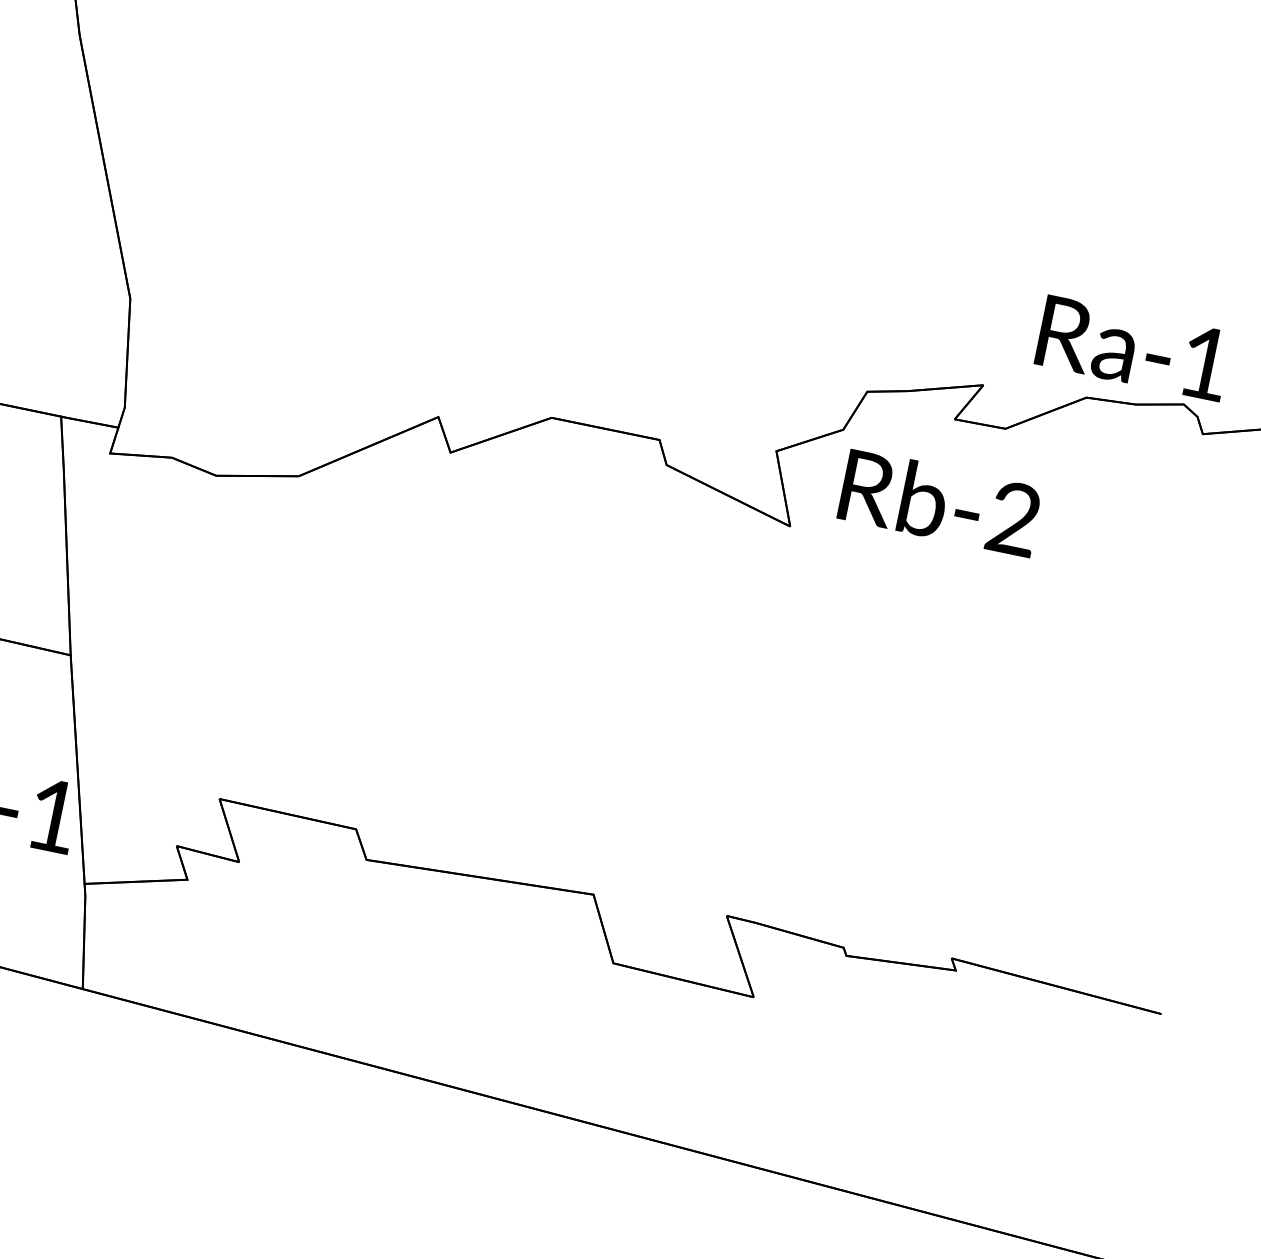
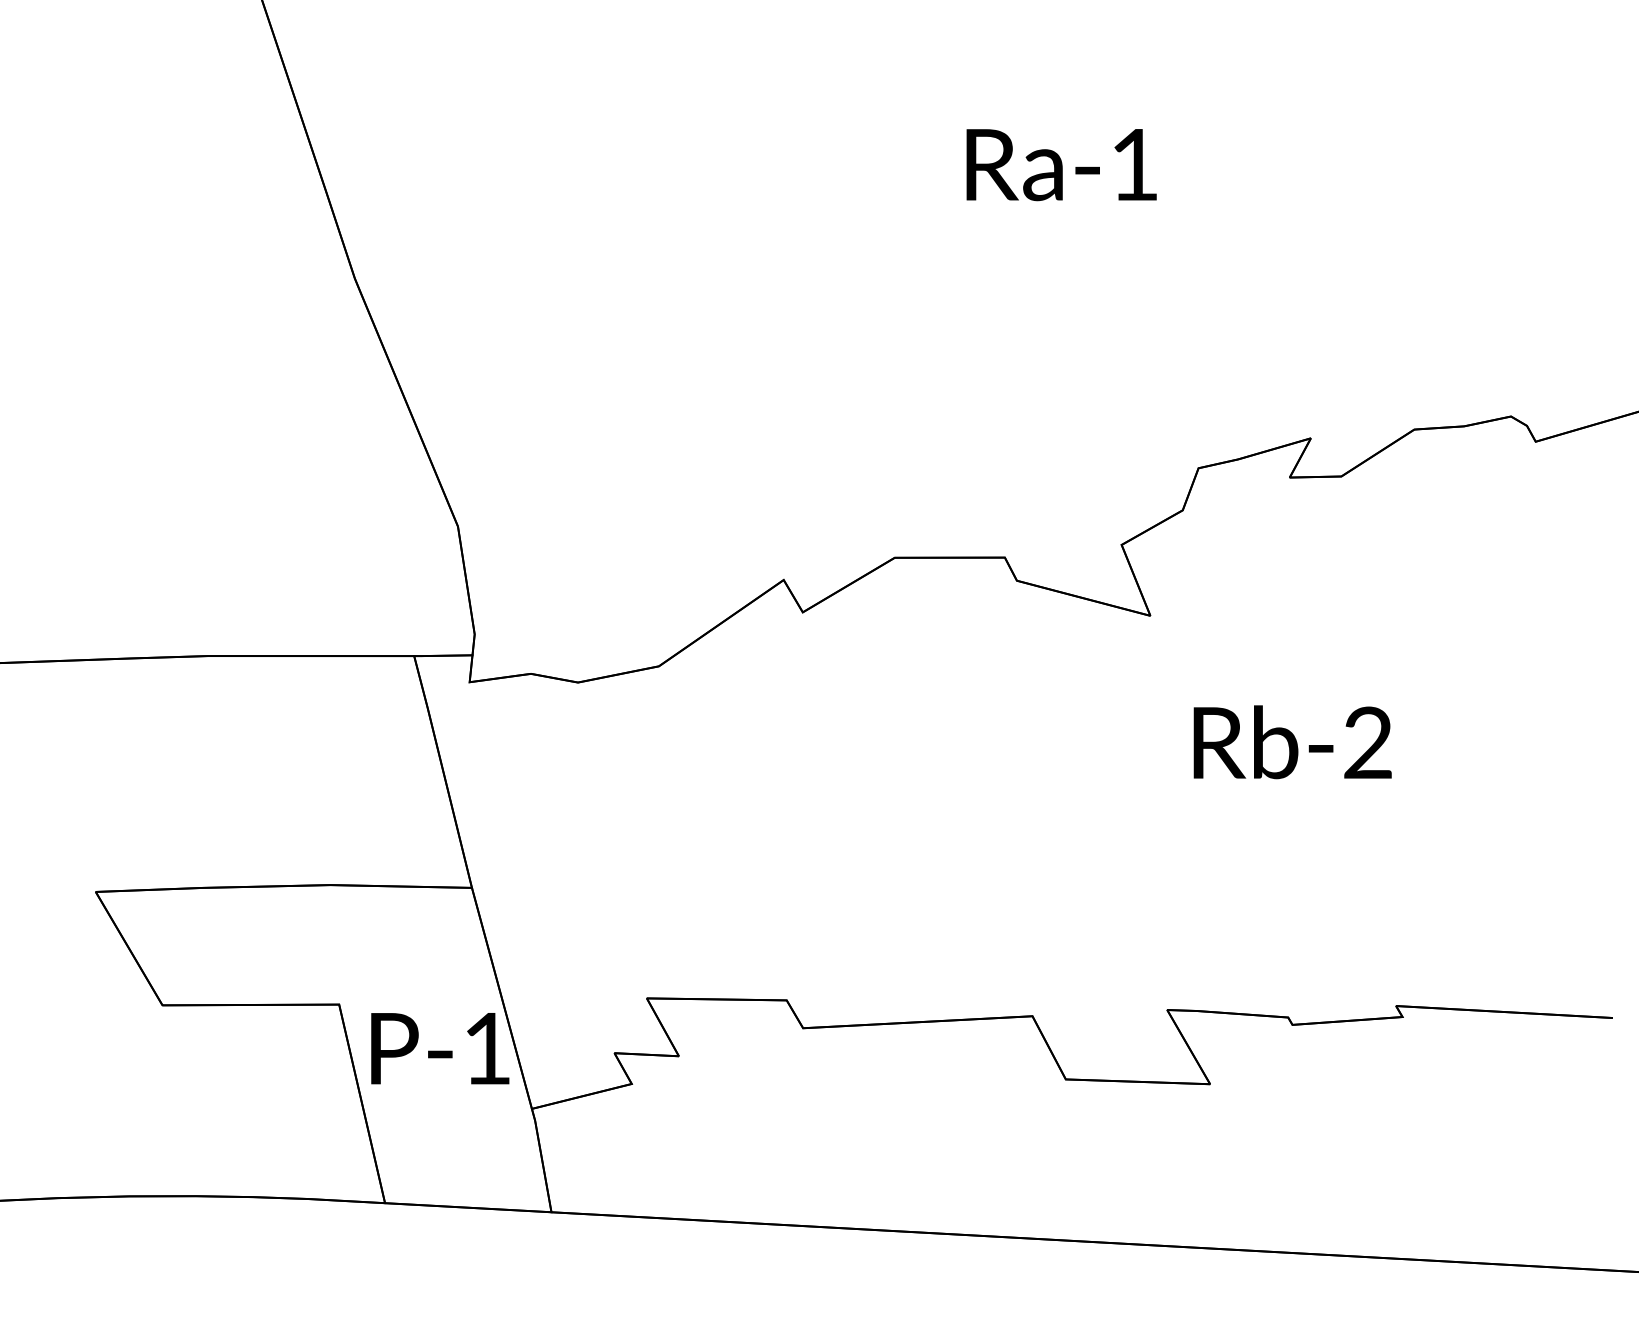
text: (1133, 349) -> (1061, 165), moved
text: (940, 503) -> (1292, 742), moved

